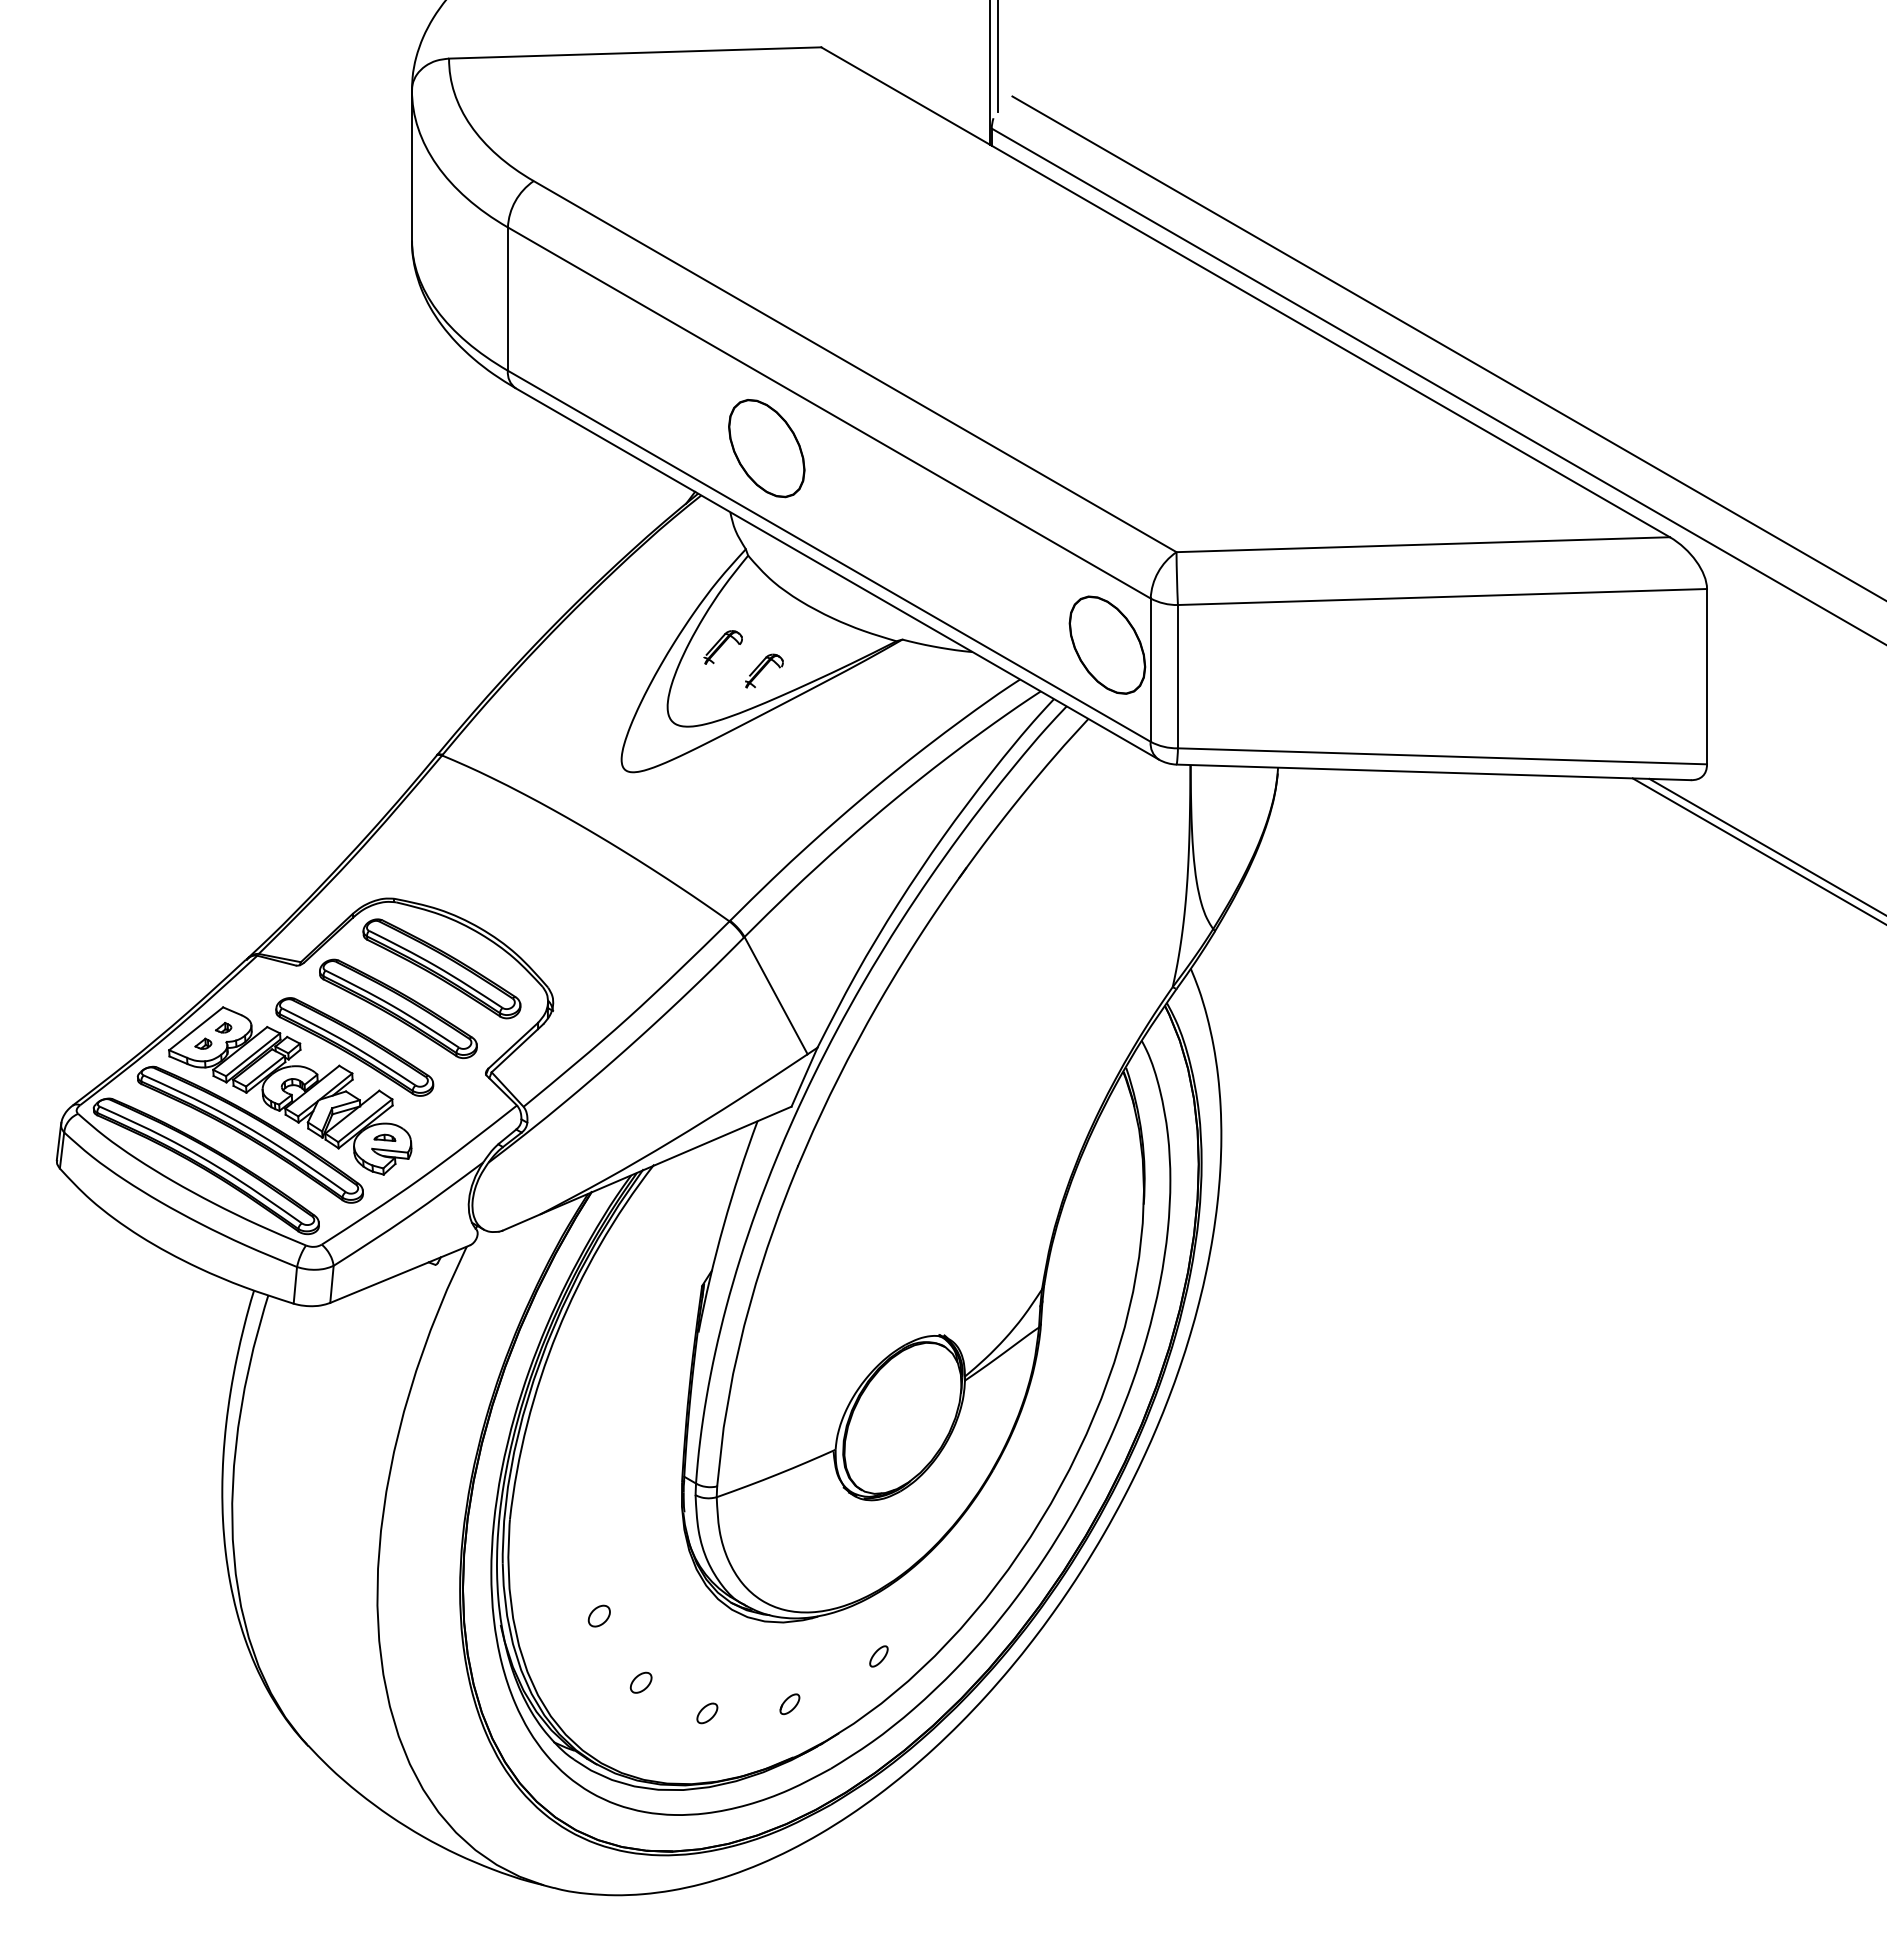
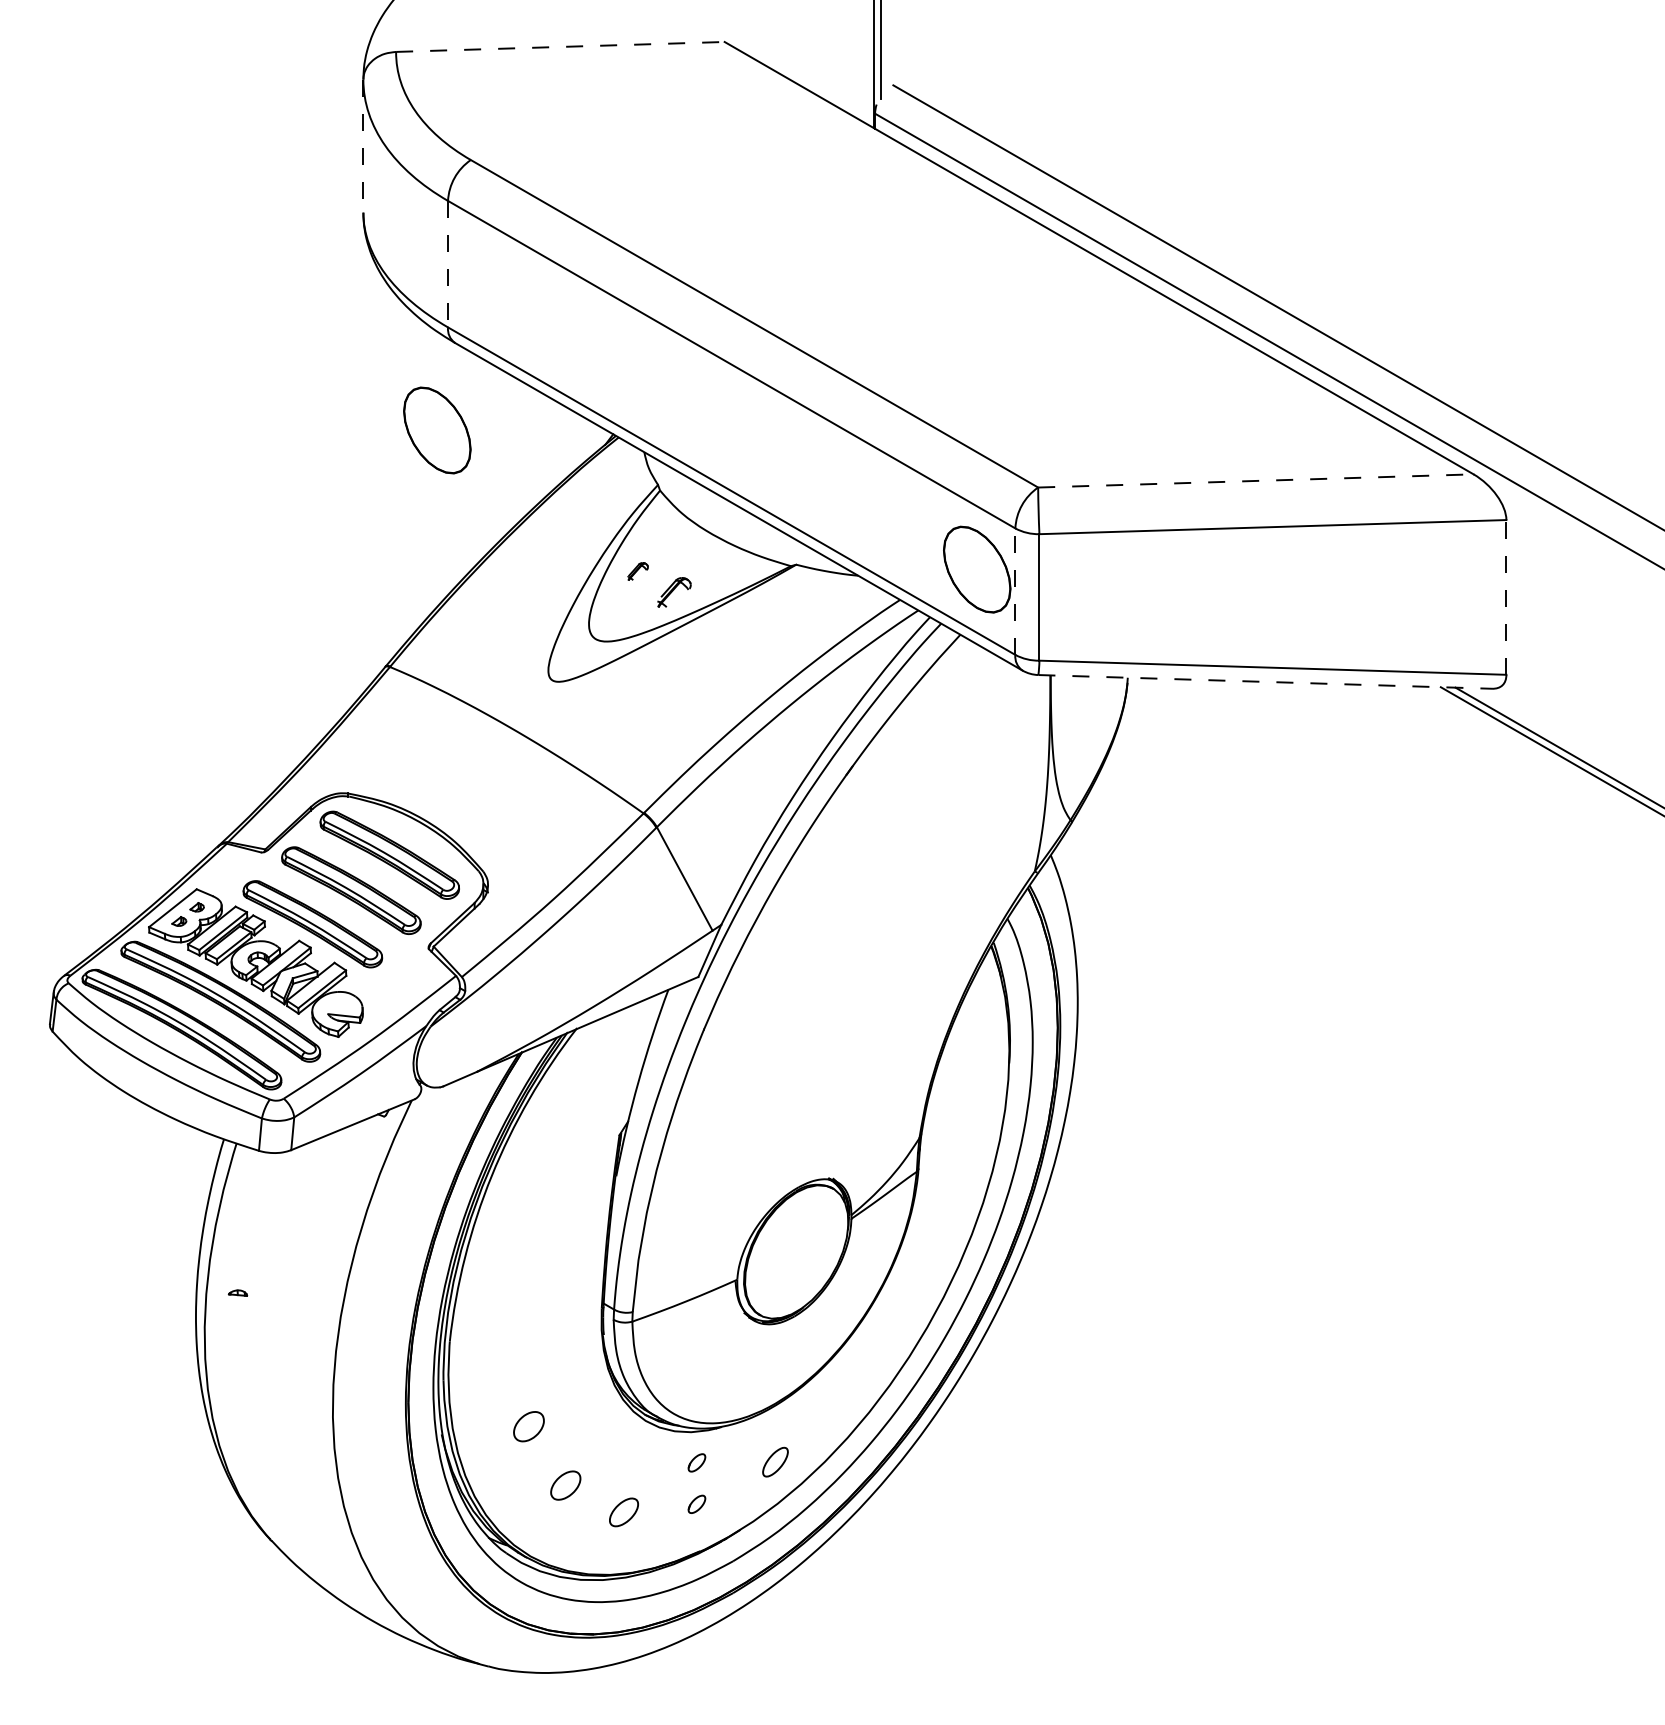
line: (635, 52) -> (560, 46), solid -> dashed
line: (411, 165) -> (362, 146), solid -> dashed
line: (507, 299) -> (447, 264), solid -> dashed
part: (766, 448) -> (437, 430), moved
line: (1423, 544) -> (1256, 480), solid -> dashed
part: (722, 647) -> (637, 571), size x0.6
line: (1150, 670) -> (1015, 591), solid -> dashed
line: (1707, 676) -> (1506, 597), solid -> dashed
line: (1434, 772) -> (1265, 682), solid -> dashed
part: (384, 1137) -> (237, 1292), moved
part: (598, 1615) -> (528, 1426), size x1.6
part: (878, 1656) -> (775, 1462), size x1.6
part: (789, 1657) -> (696, 1463), added
part: (640, 1682) -> (565, 1485), size x1.6
part: (707, 1713) -> (624, 1512), size x1.6

